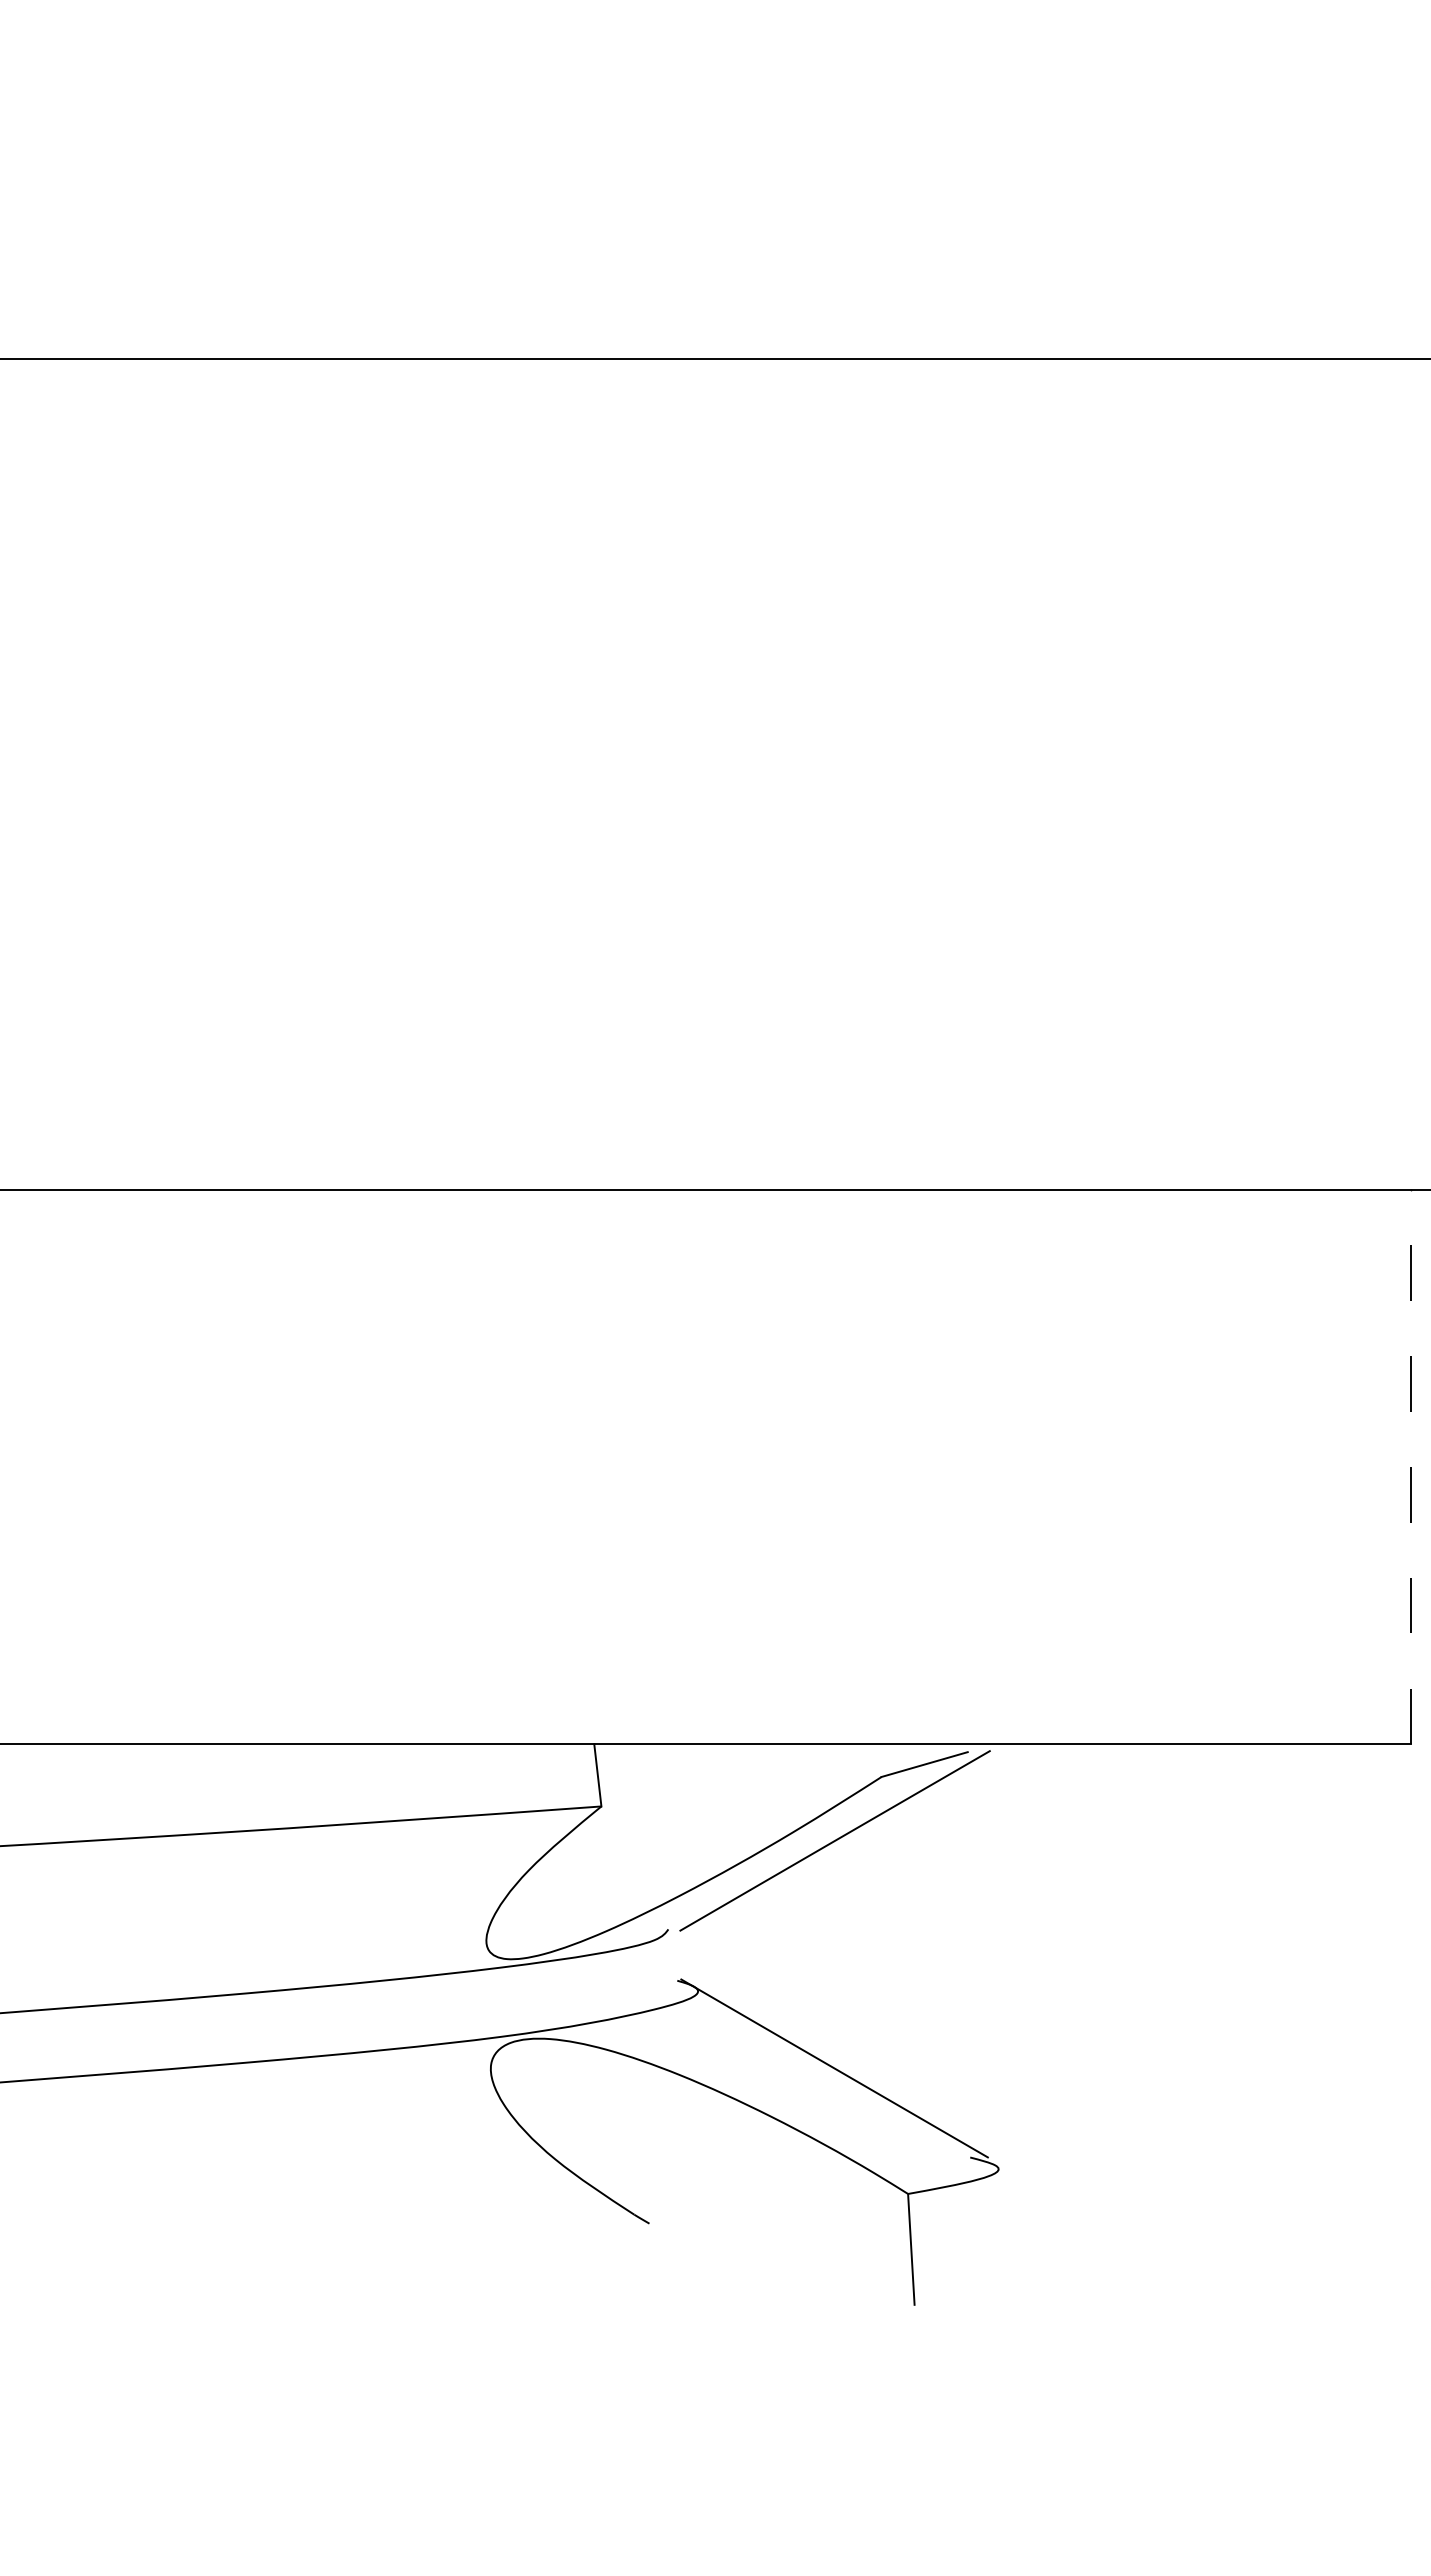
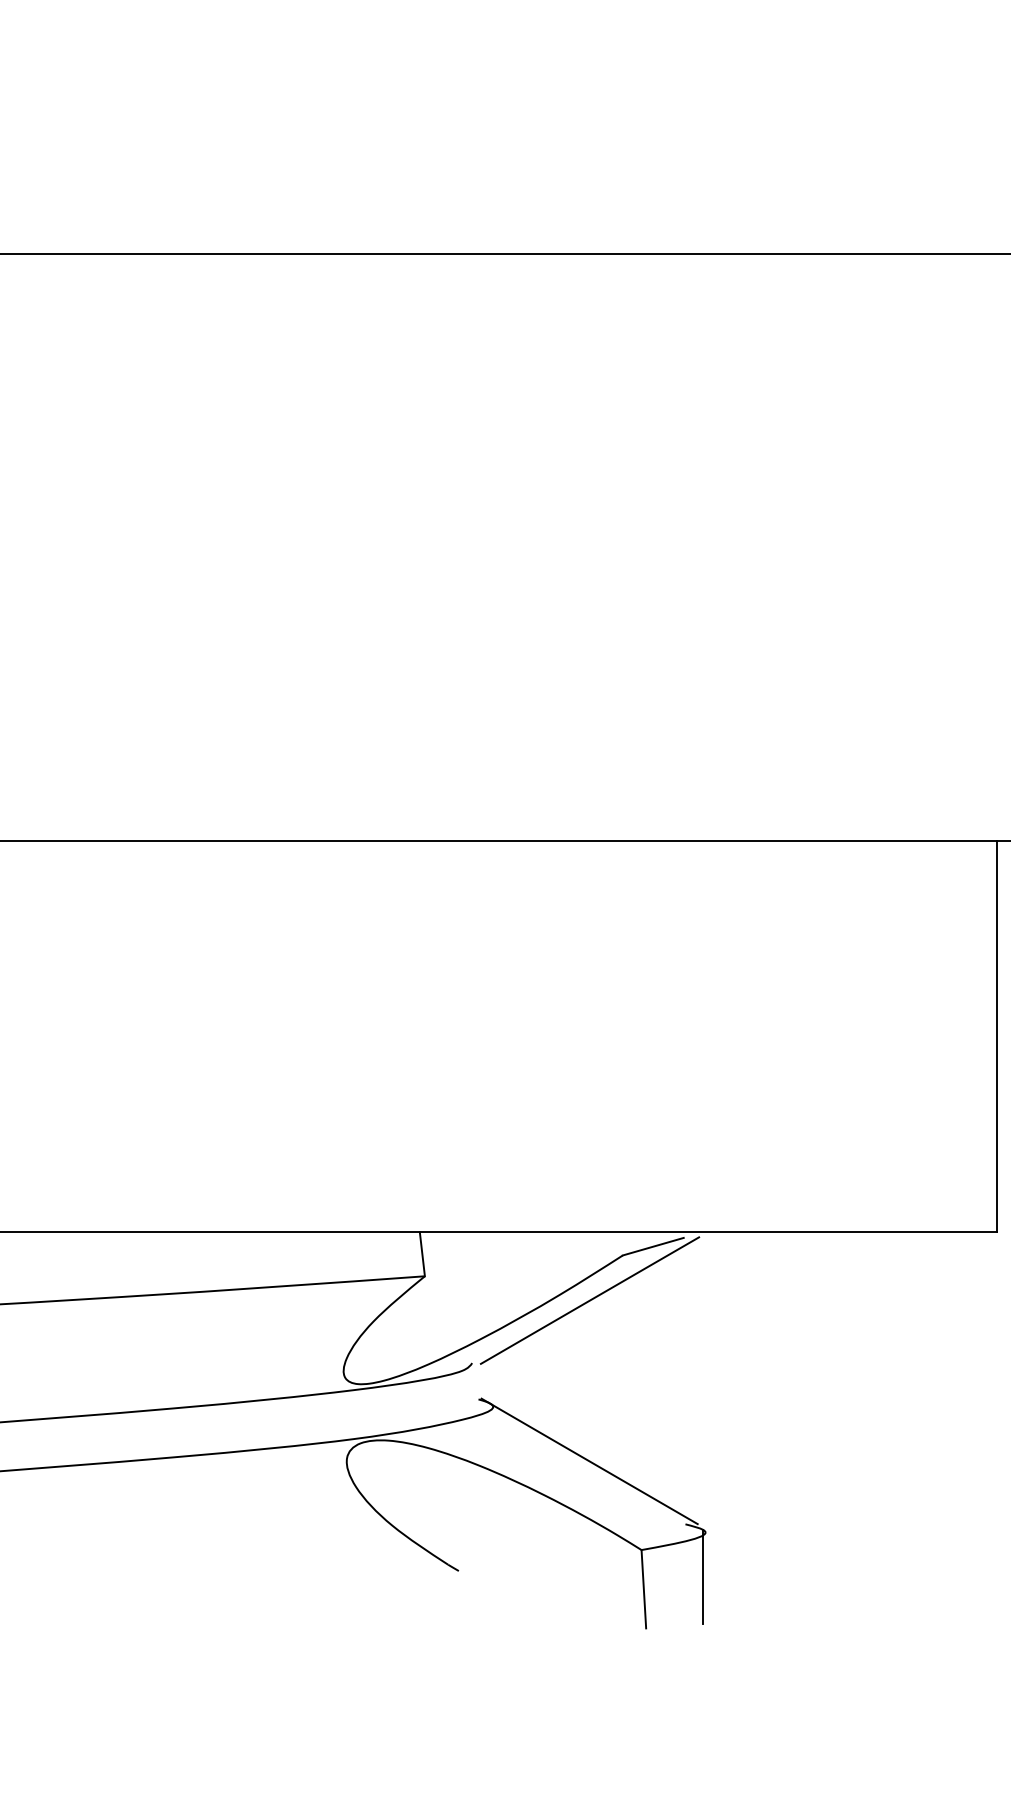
line: (1410, 1466) -> (996, 1036), dashed -> solid
line: (995, 2231) -> (703, 1576), added

